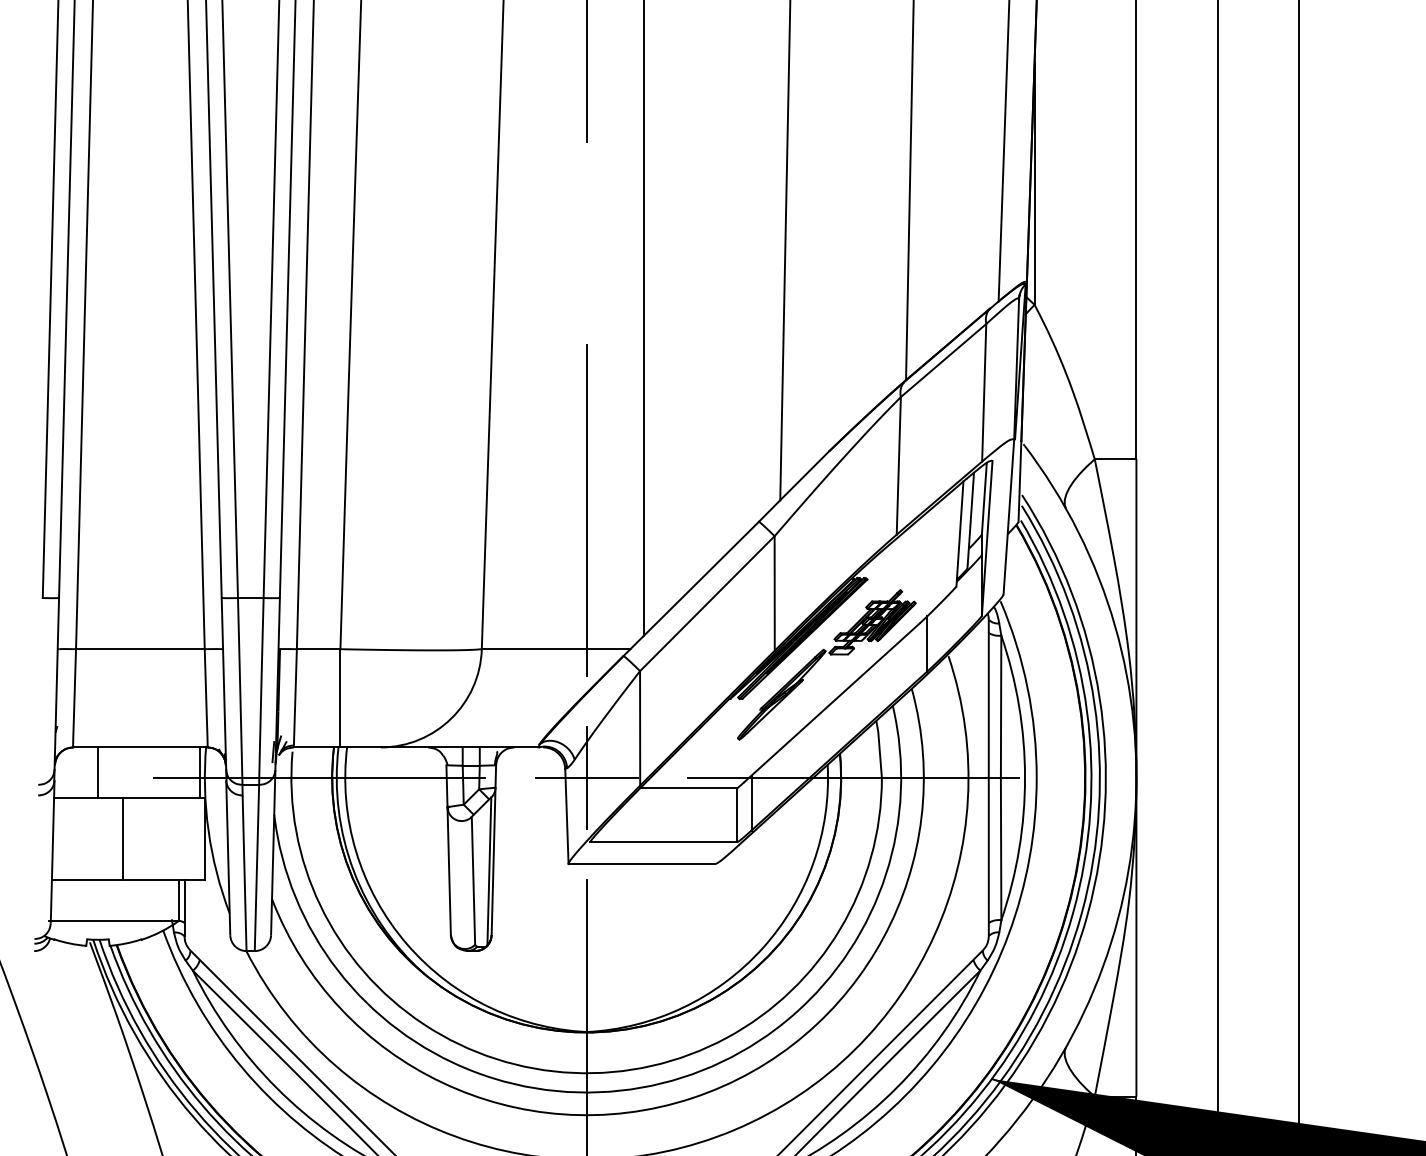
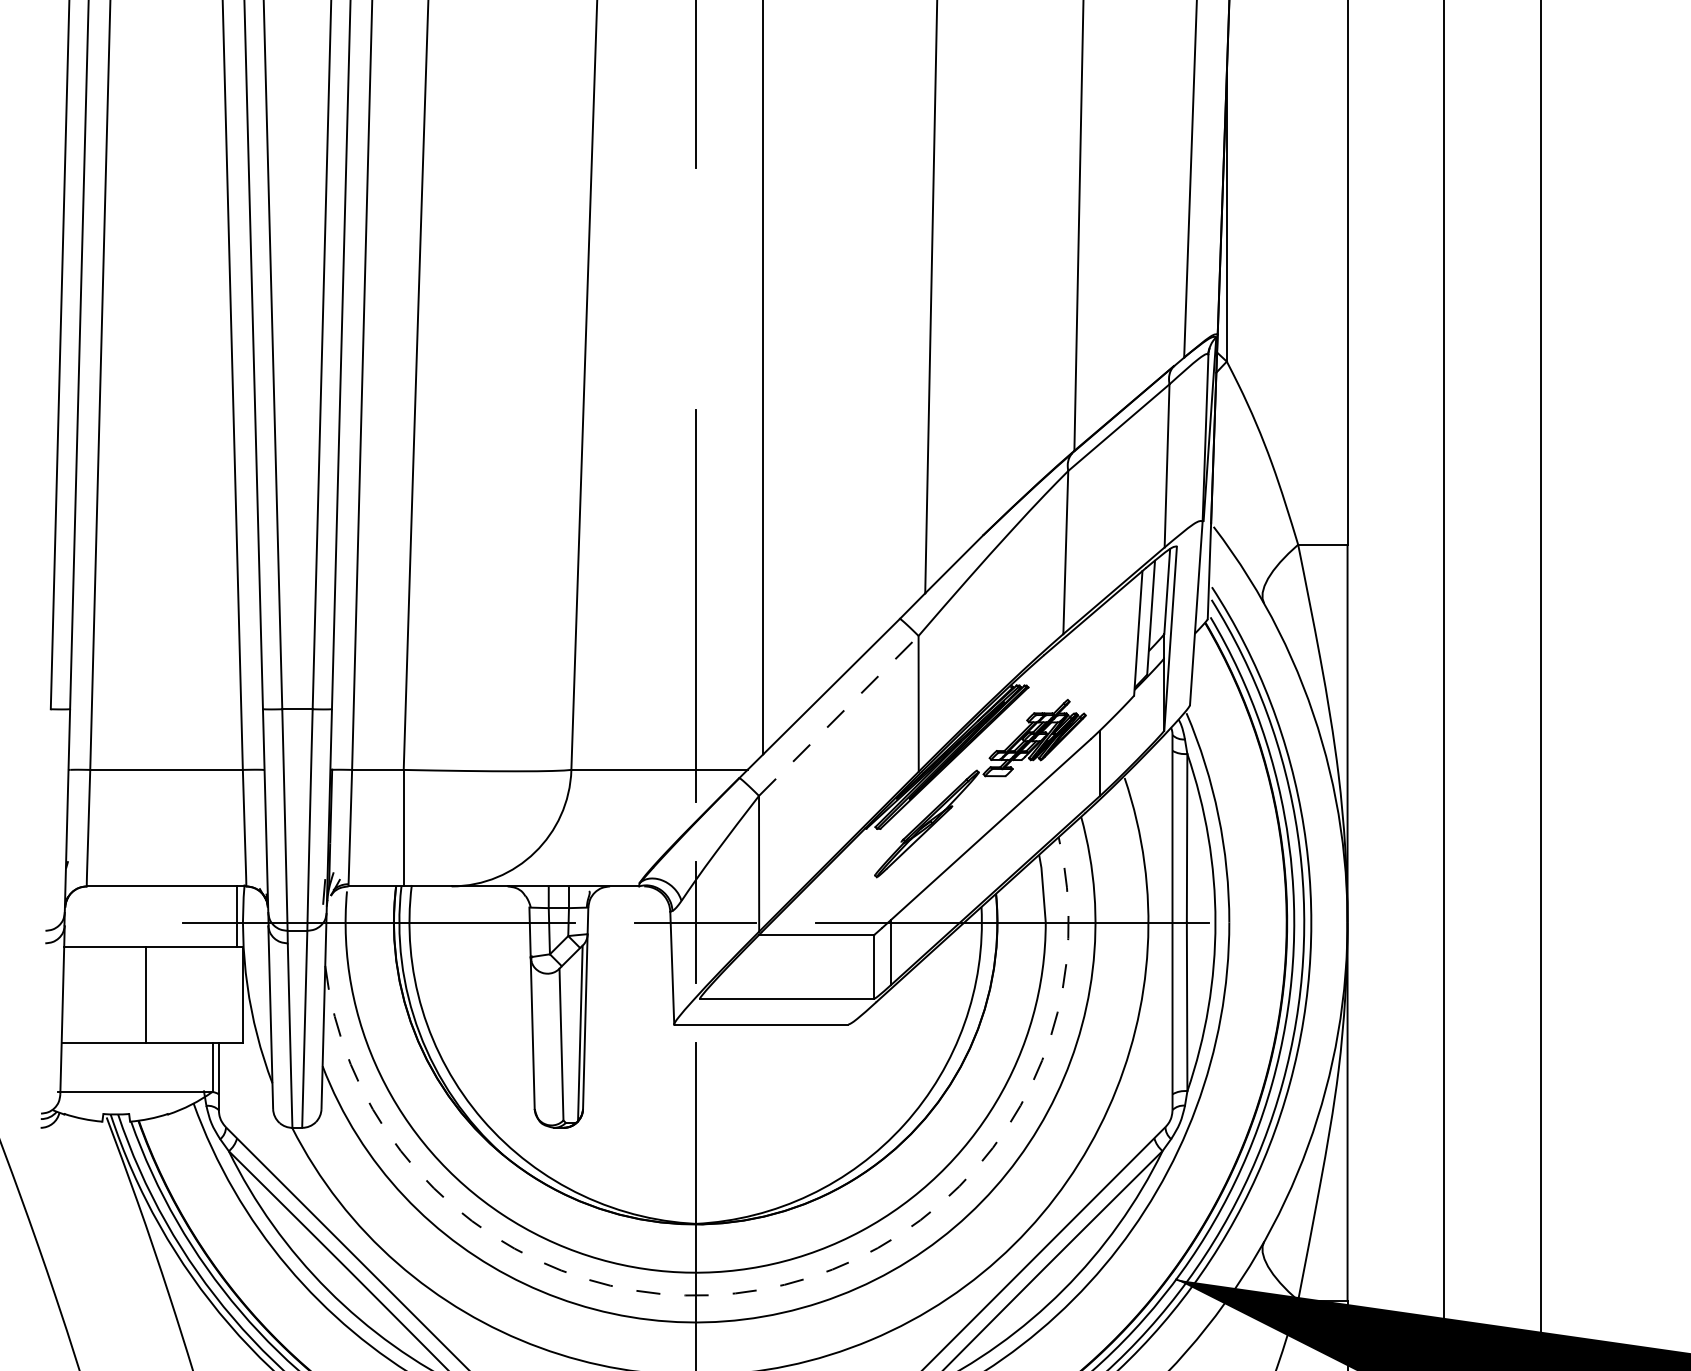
line: (707, 603) -> (838, 715), solid -> dashed
line: (97, 772) -> (115, 916), removed
arc: (641, 1087) -> (760, 1289), solid -> dashed

